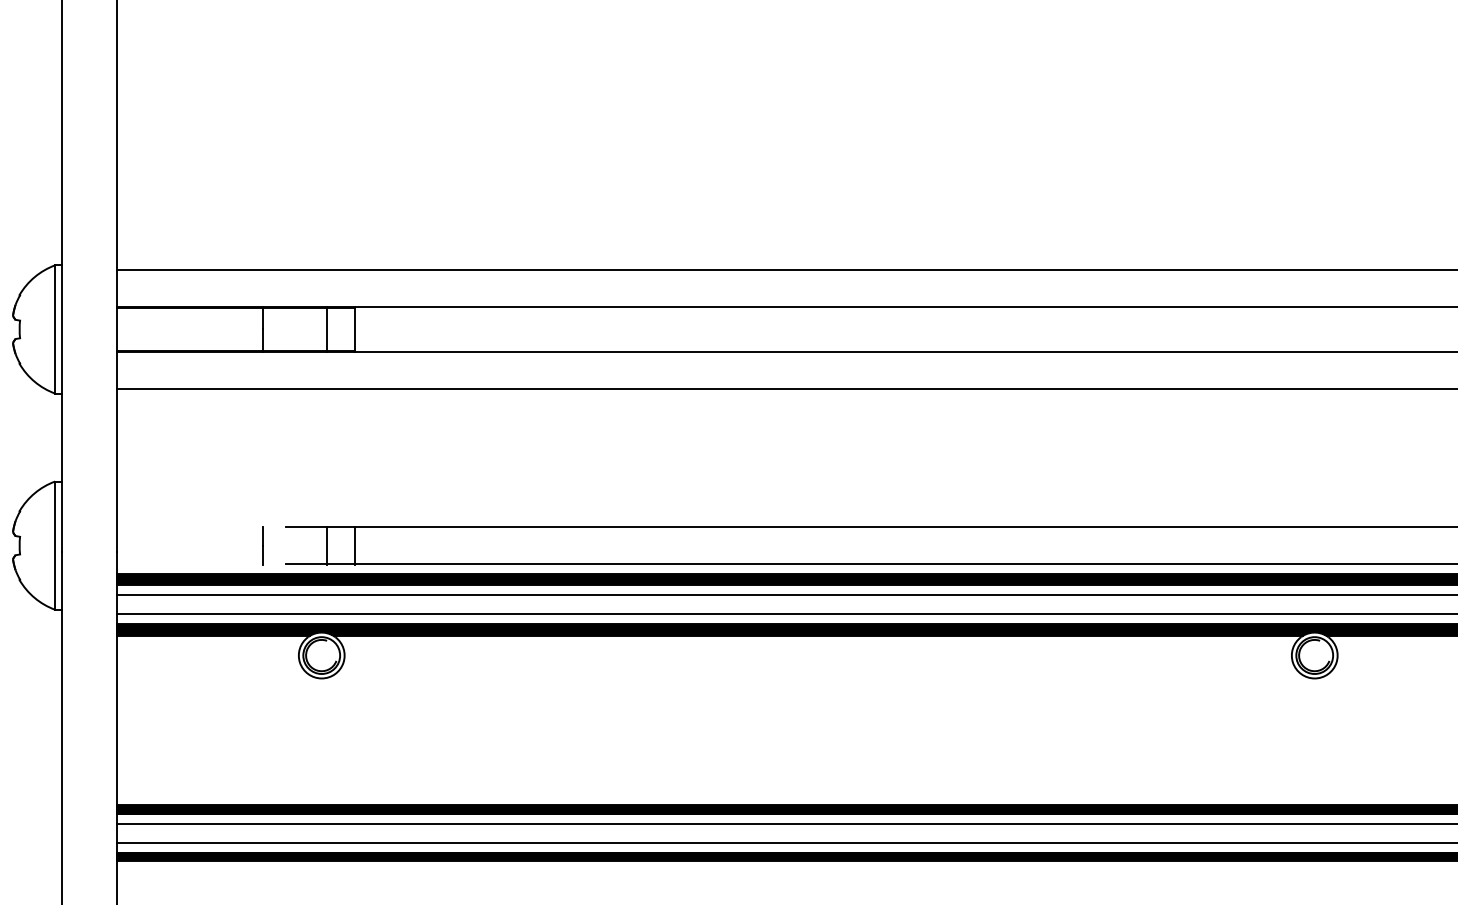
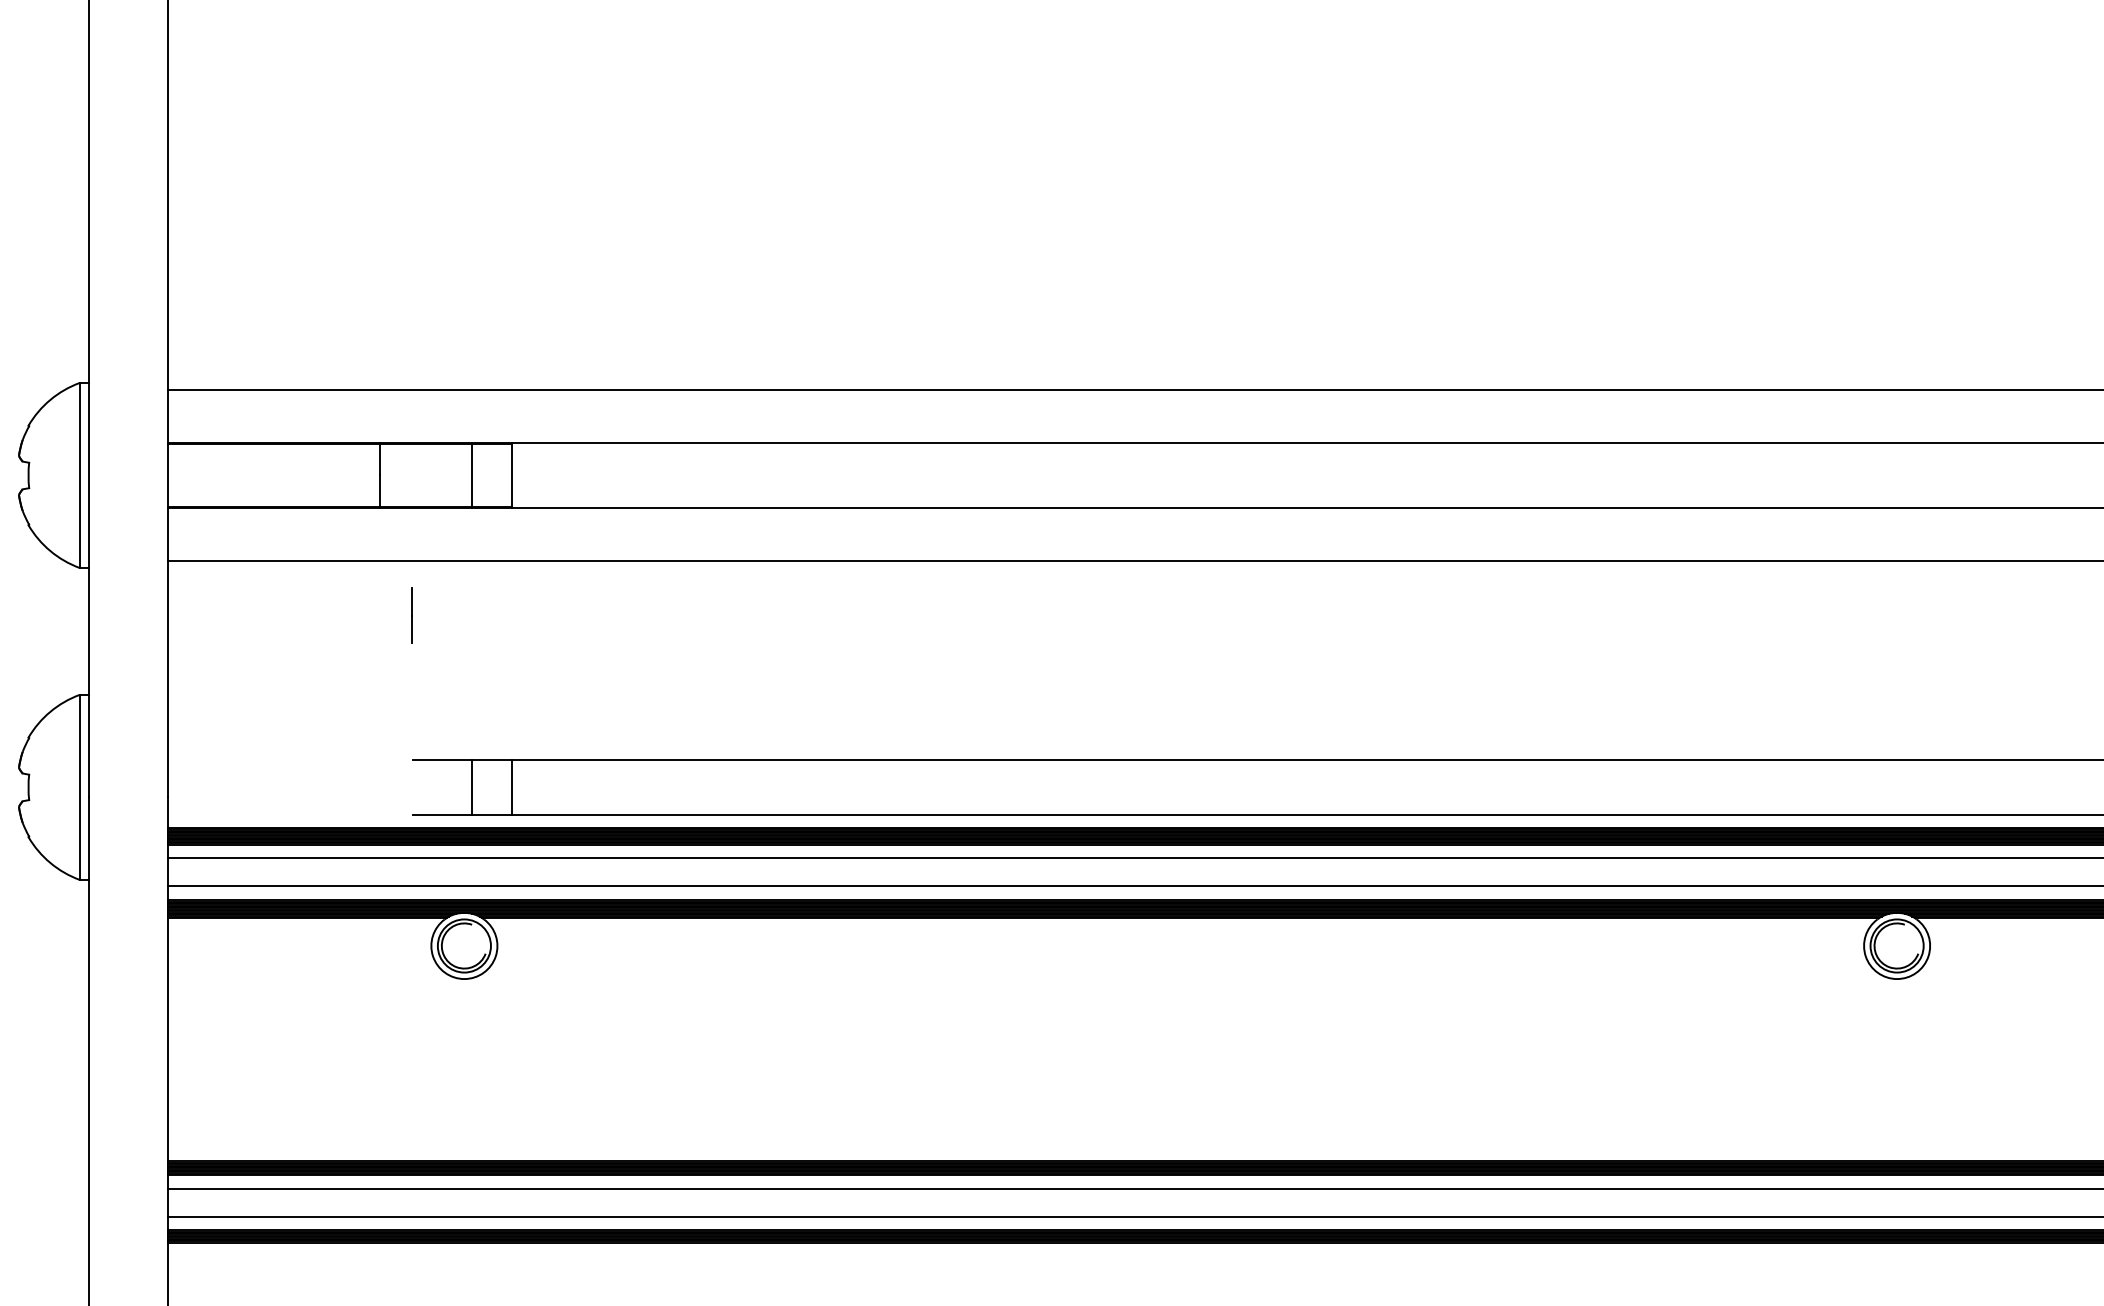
line: (262, 545) -> (410, 615), moved

